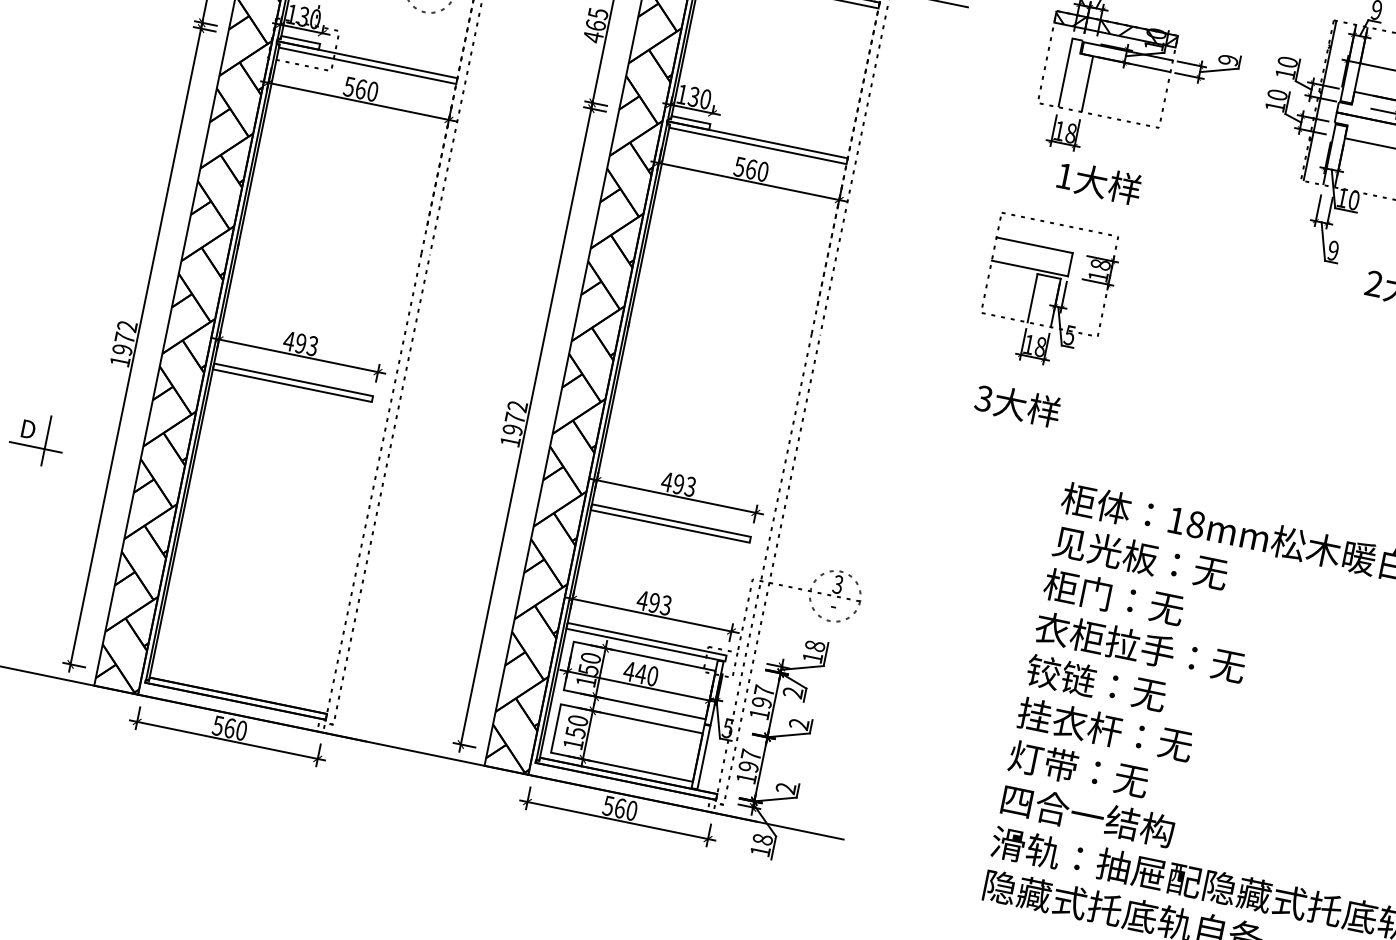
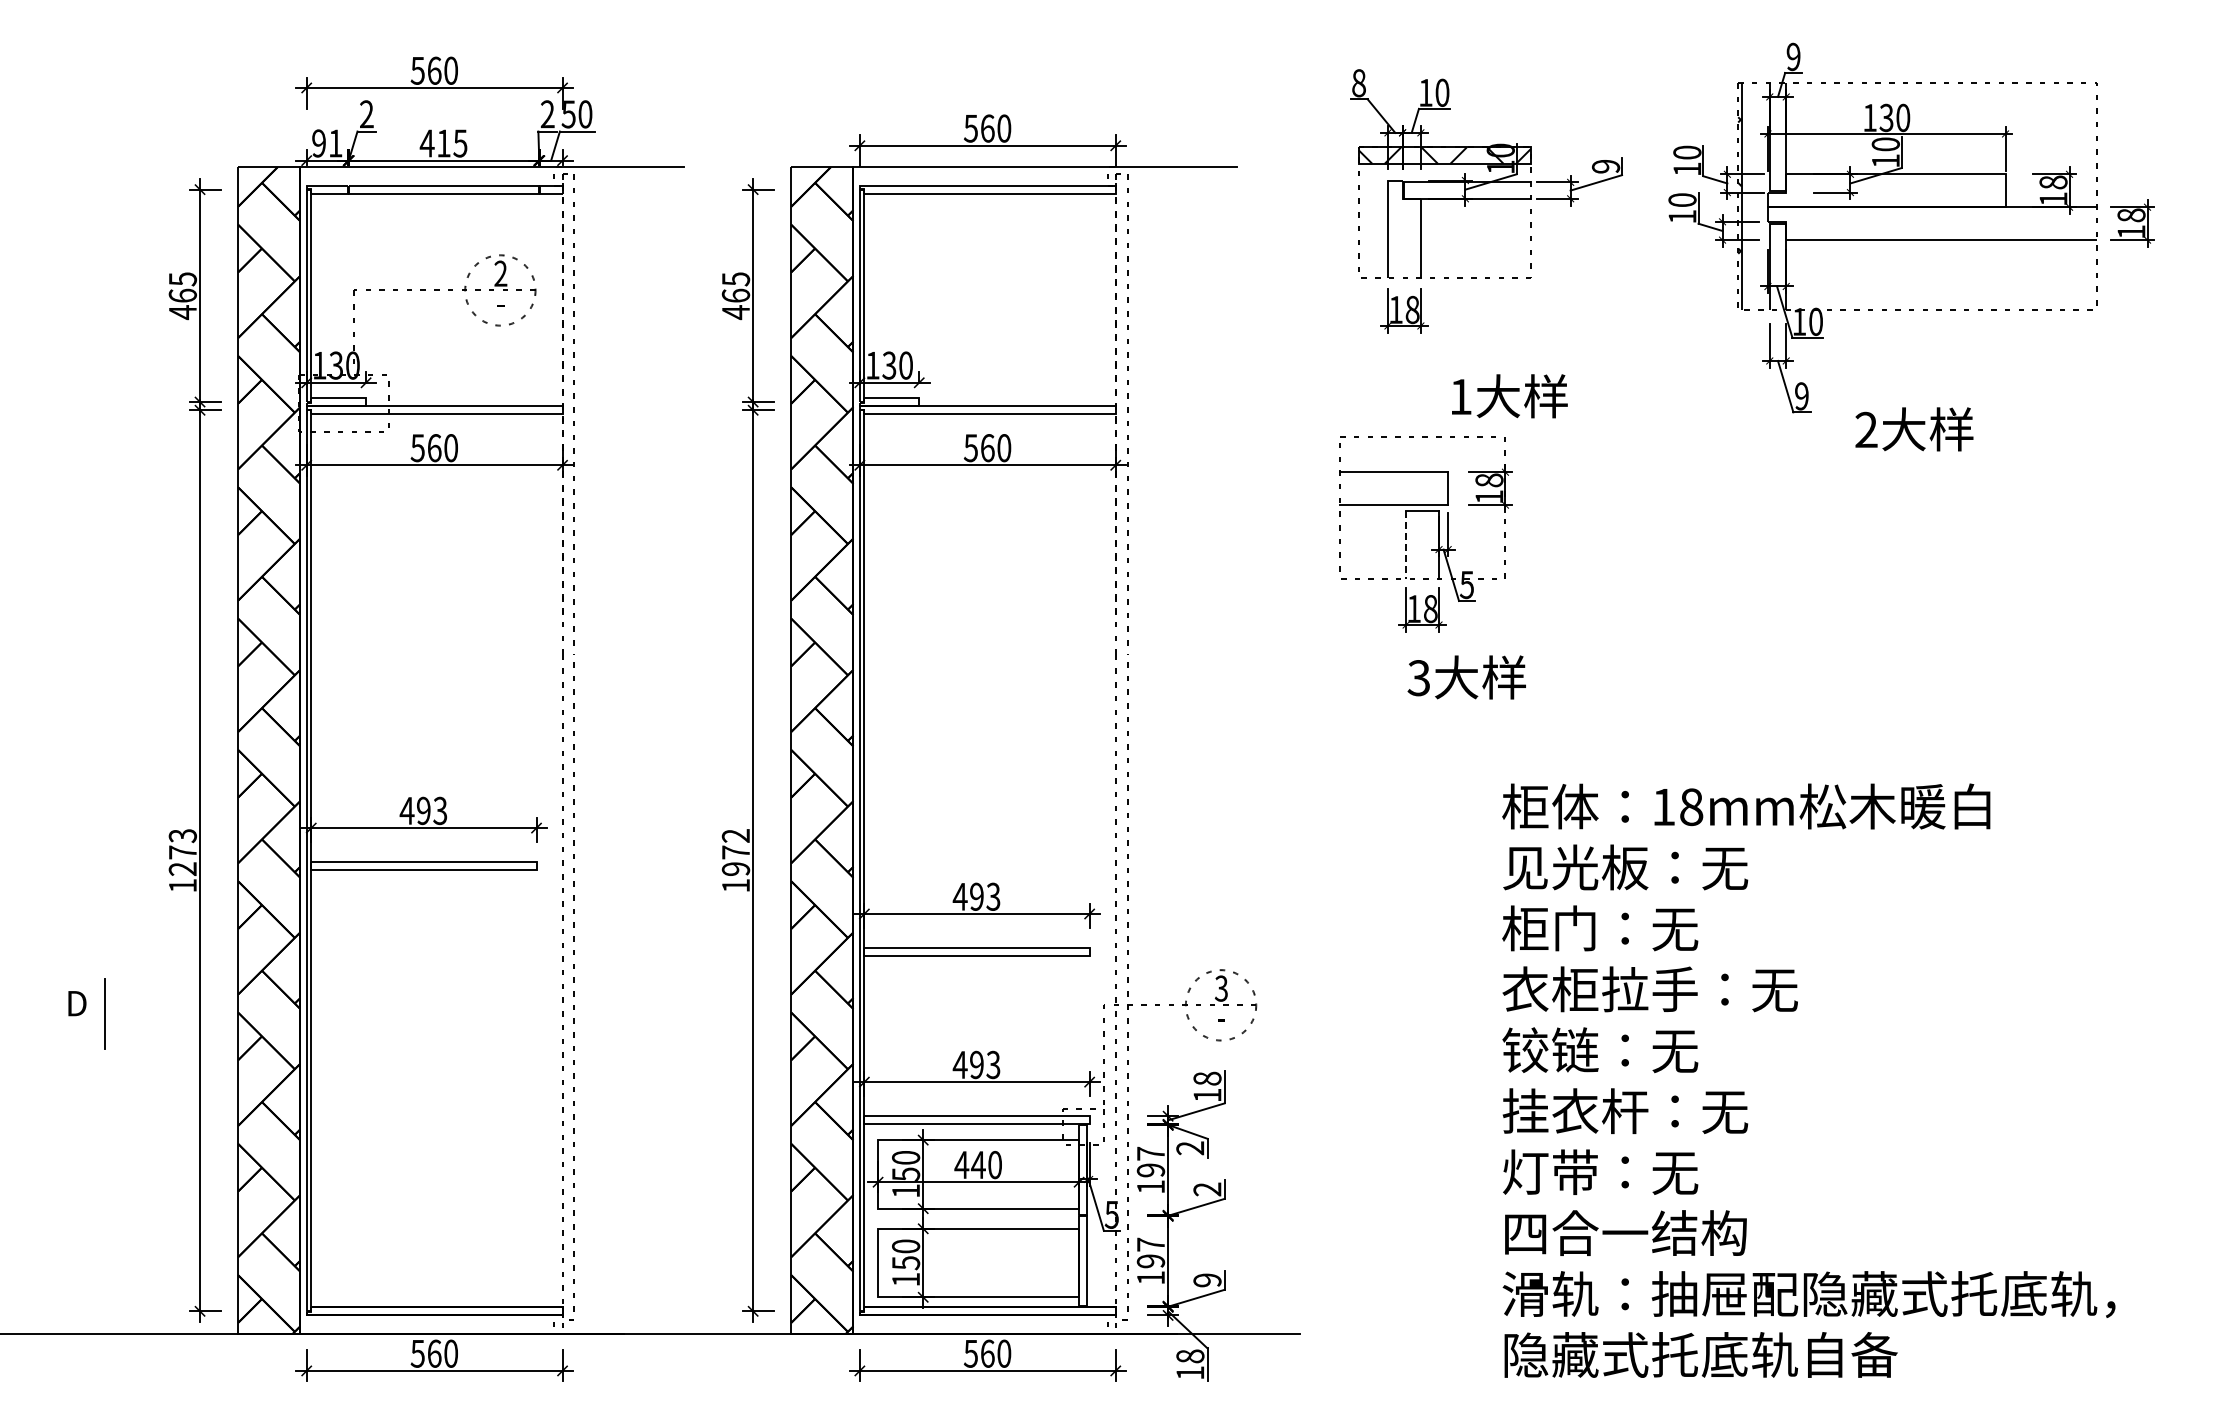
text: (1099, 182) -> (1509, 396), moved
line: (1032, 298) -> (1406, 545), solid -> dashed
text: (125, 338) -> (183, 852), 1972 -> 1273
text: (1017, 405) -> (1466, 677), moved
line: (35, 446) -> (91, 1025), removed
text: (785, 788) -> (1207, 1280), 2 -> 9

